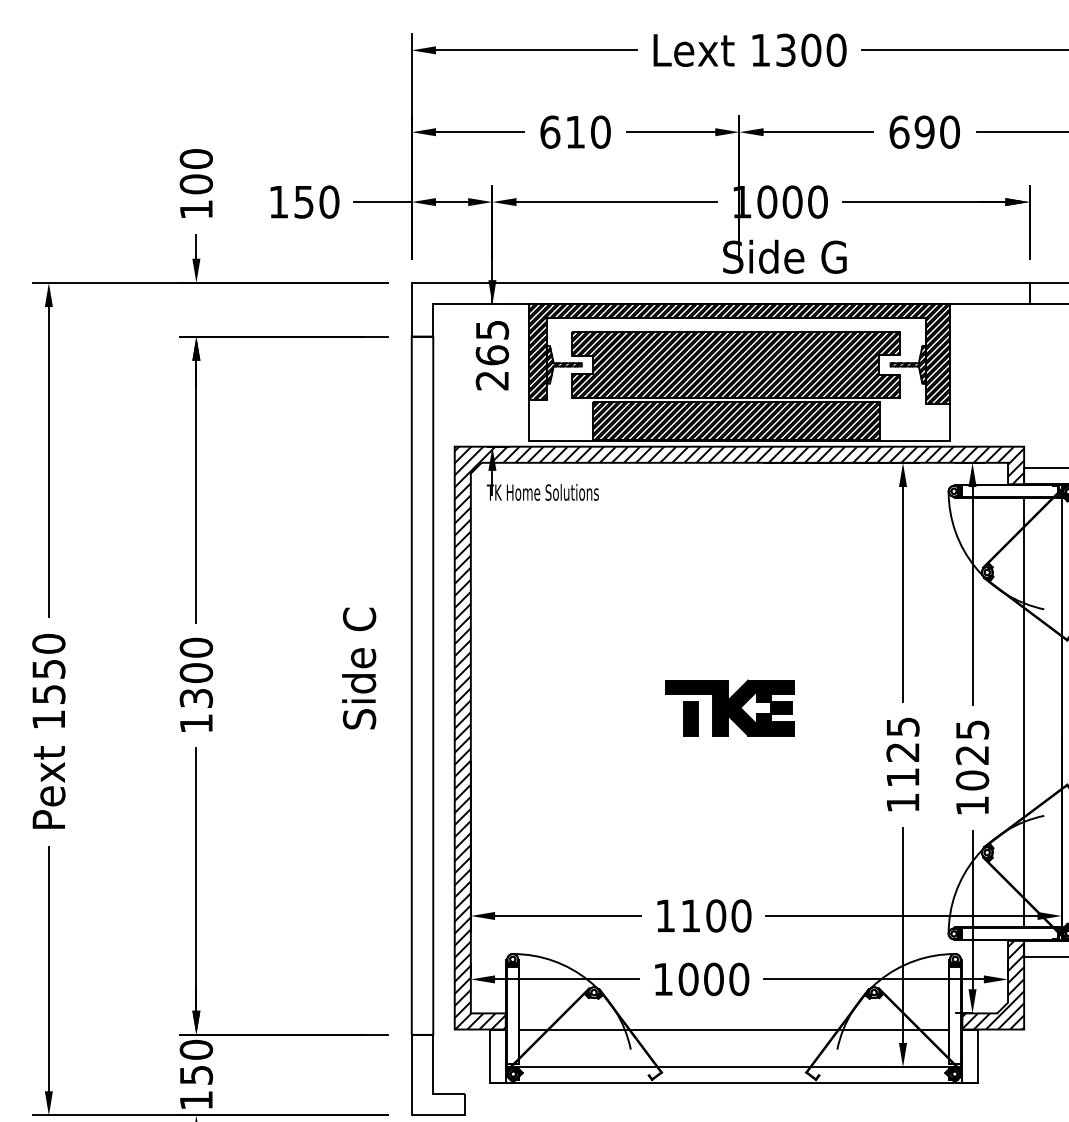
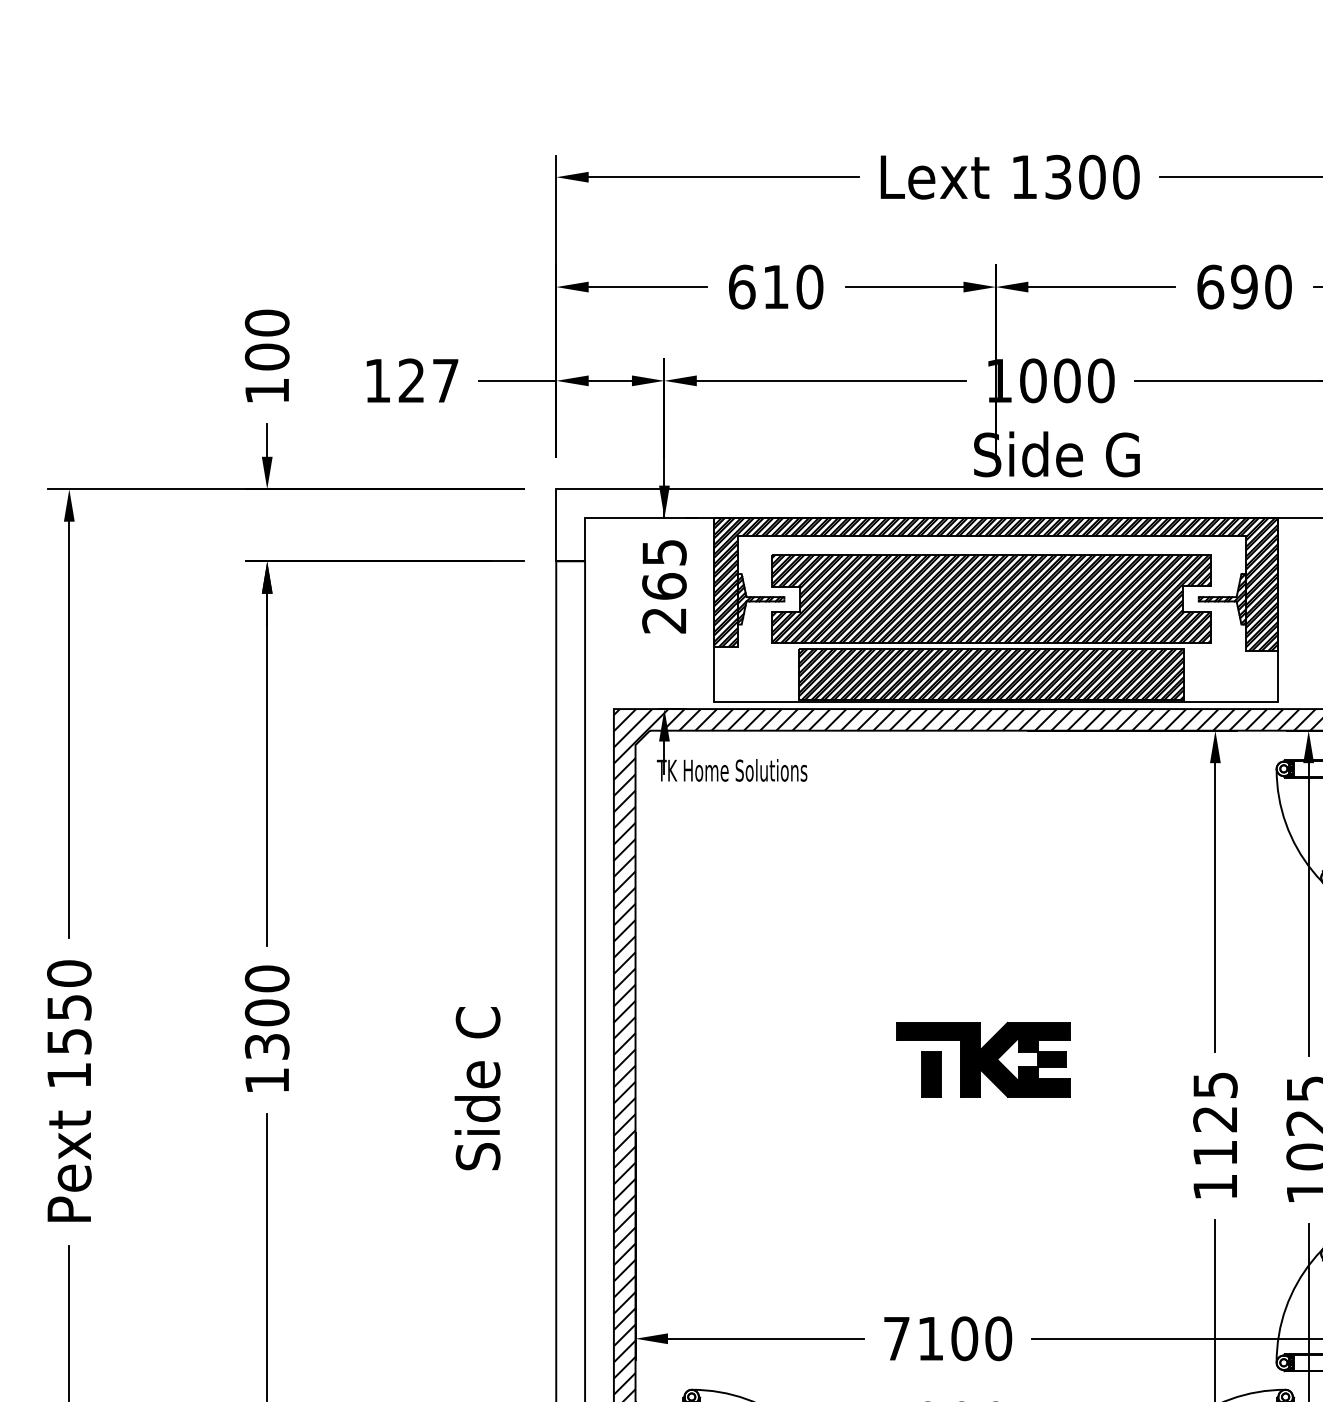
text: (316, 201) -> (428, 380), 150 -> 127
text: (359, 668) -> (478, 1088), moved
text: (665, 915) -> (896, 1338), 1100 -> 7100

